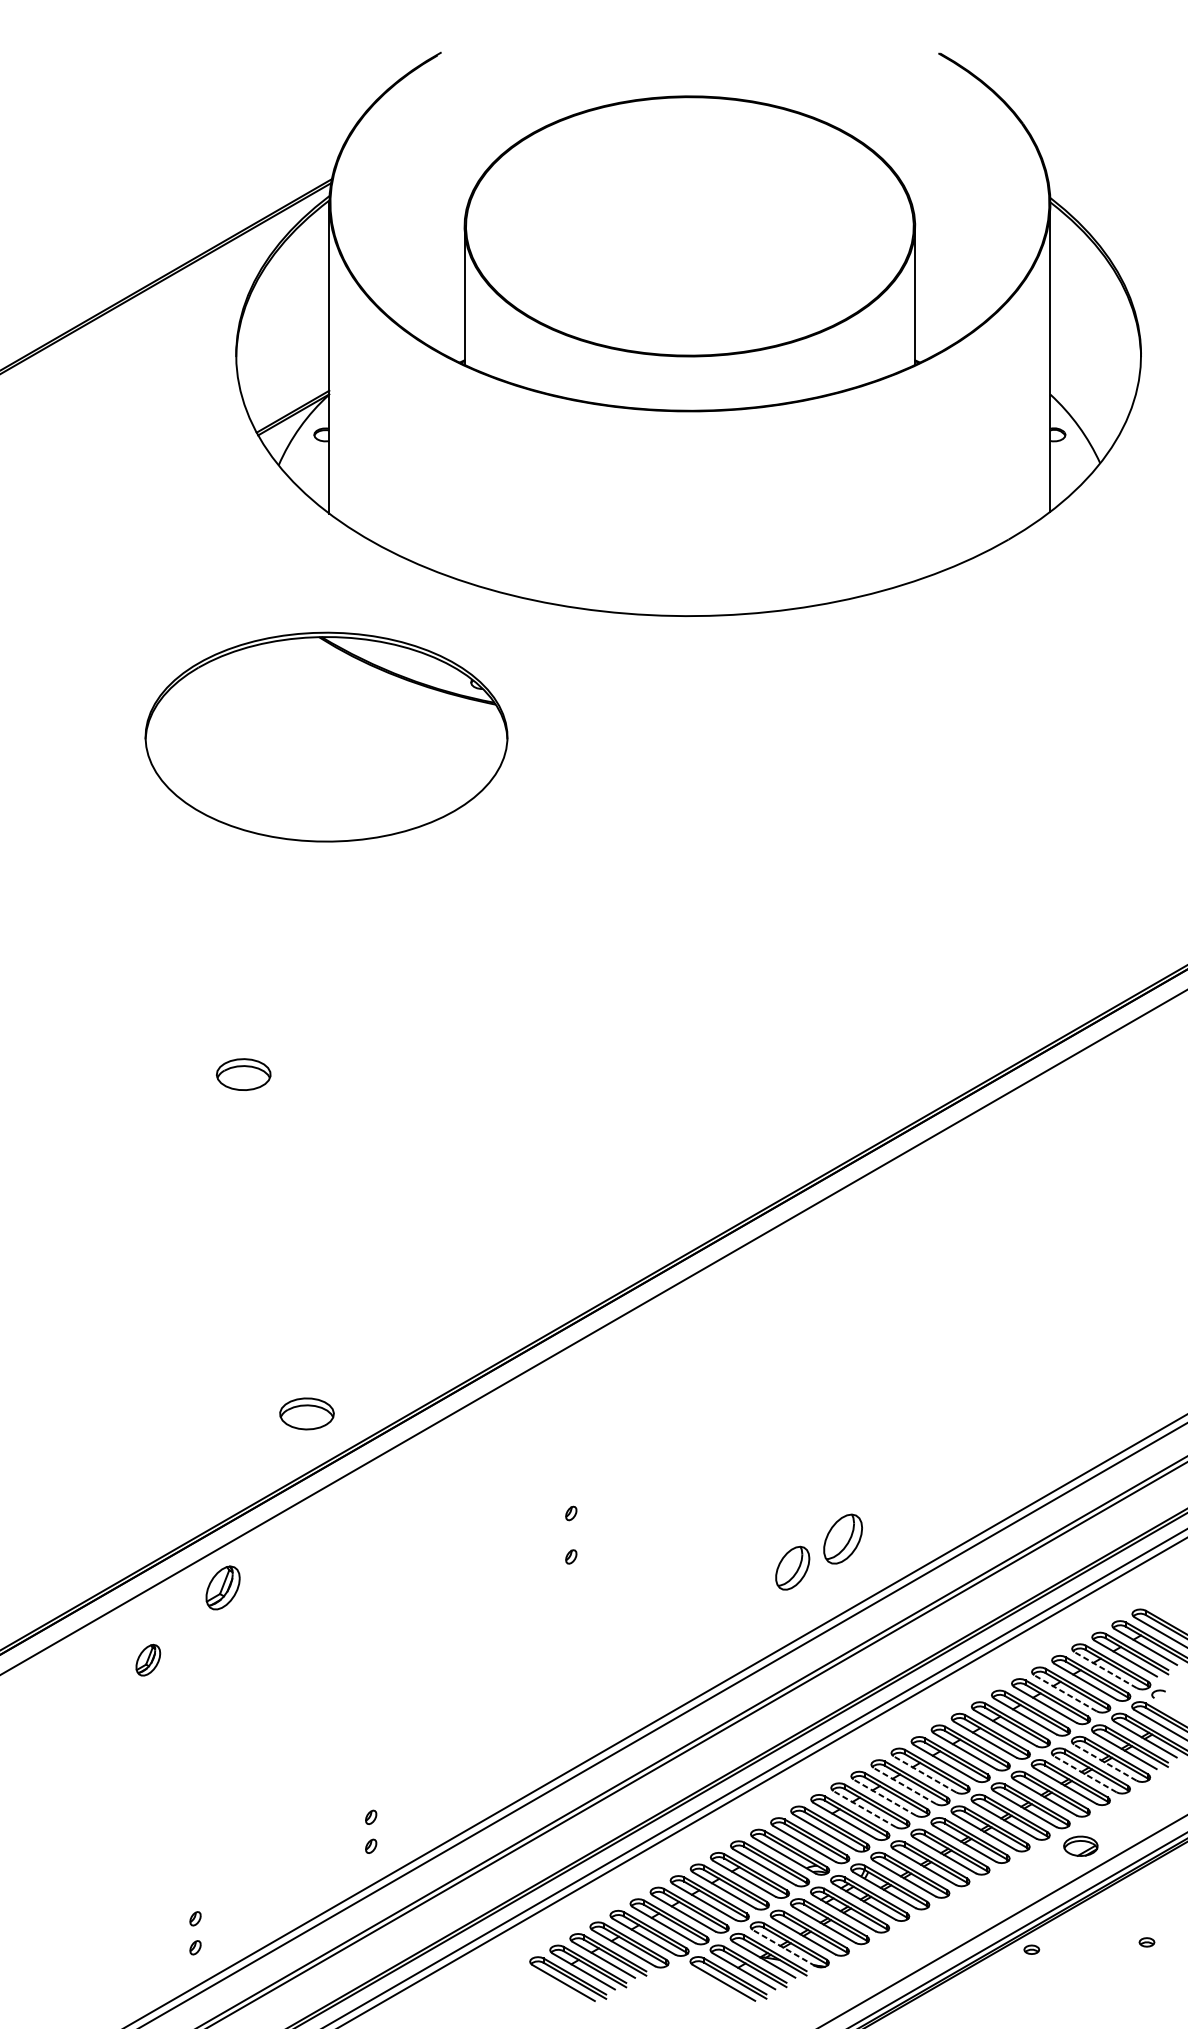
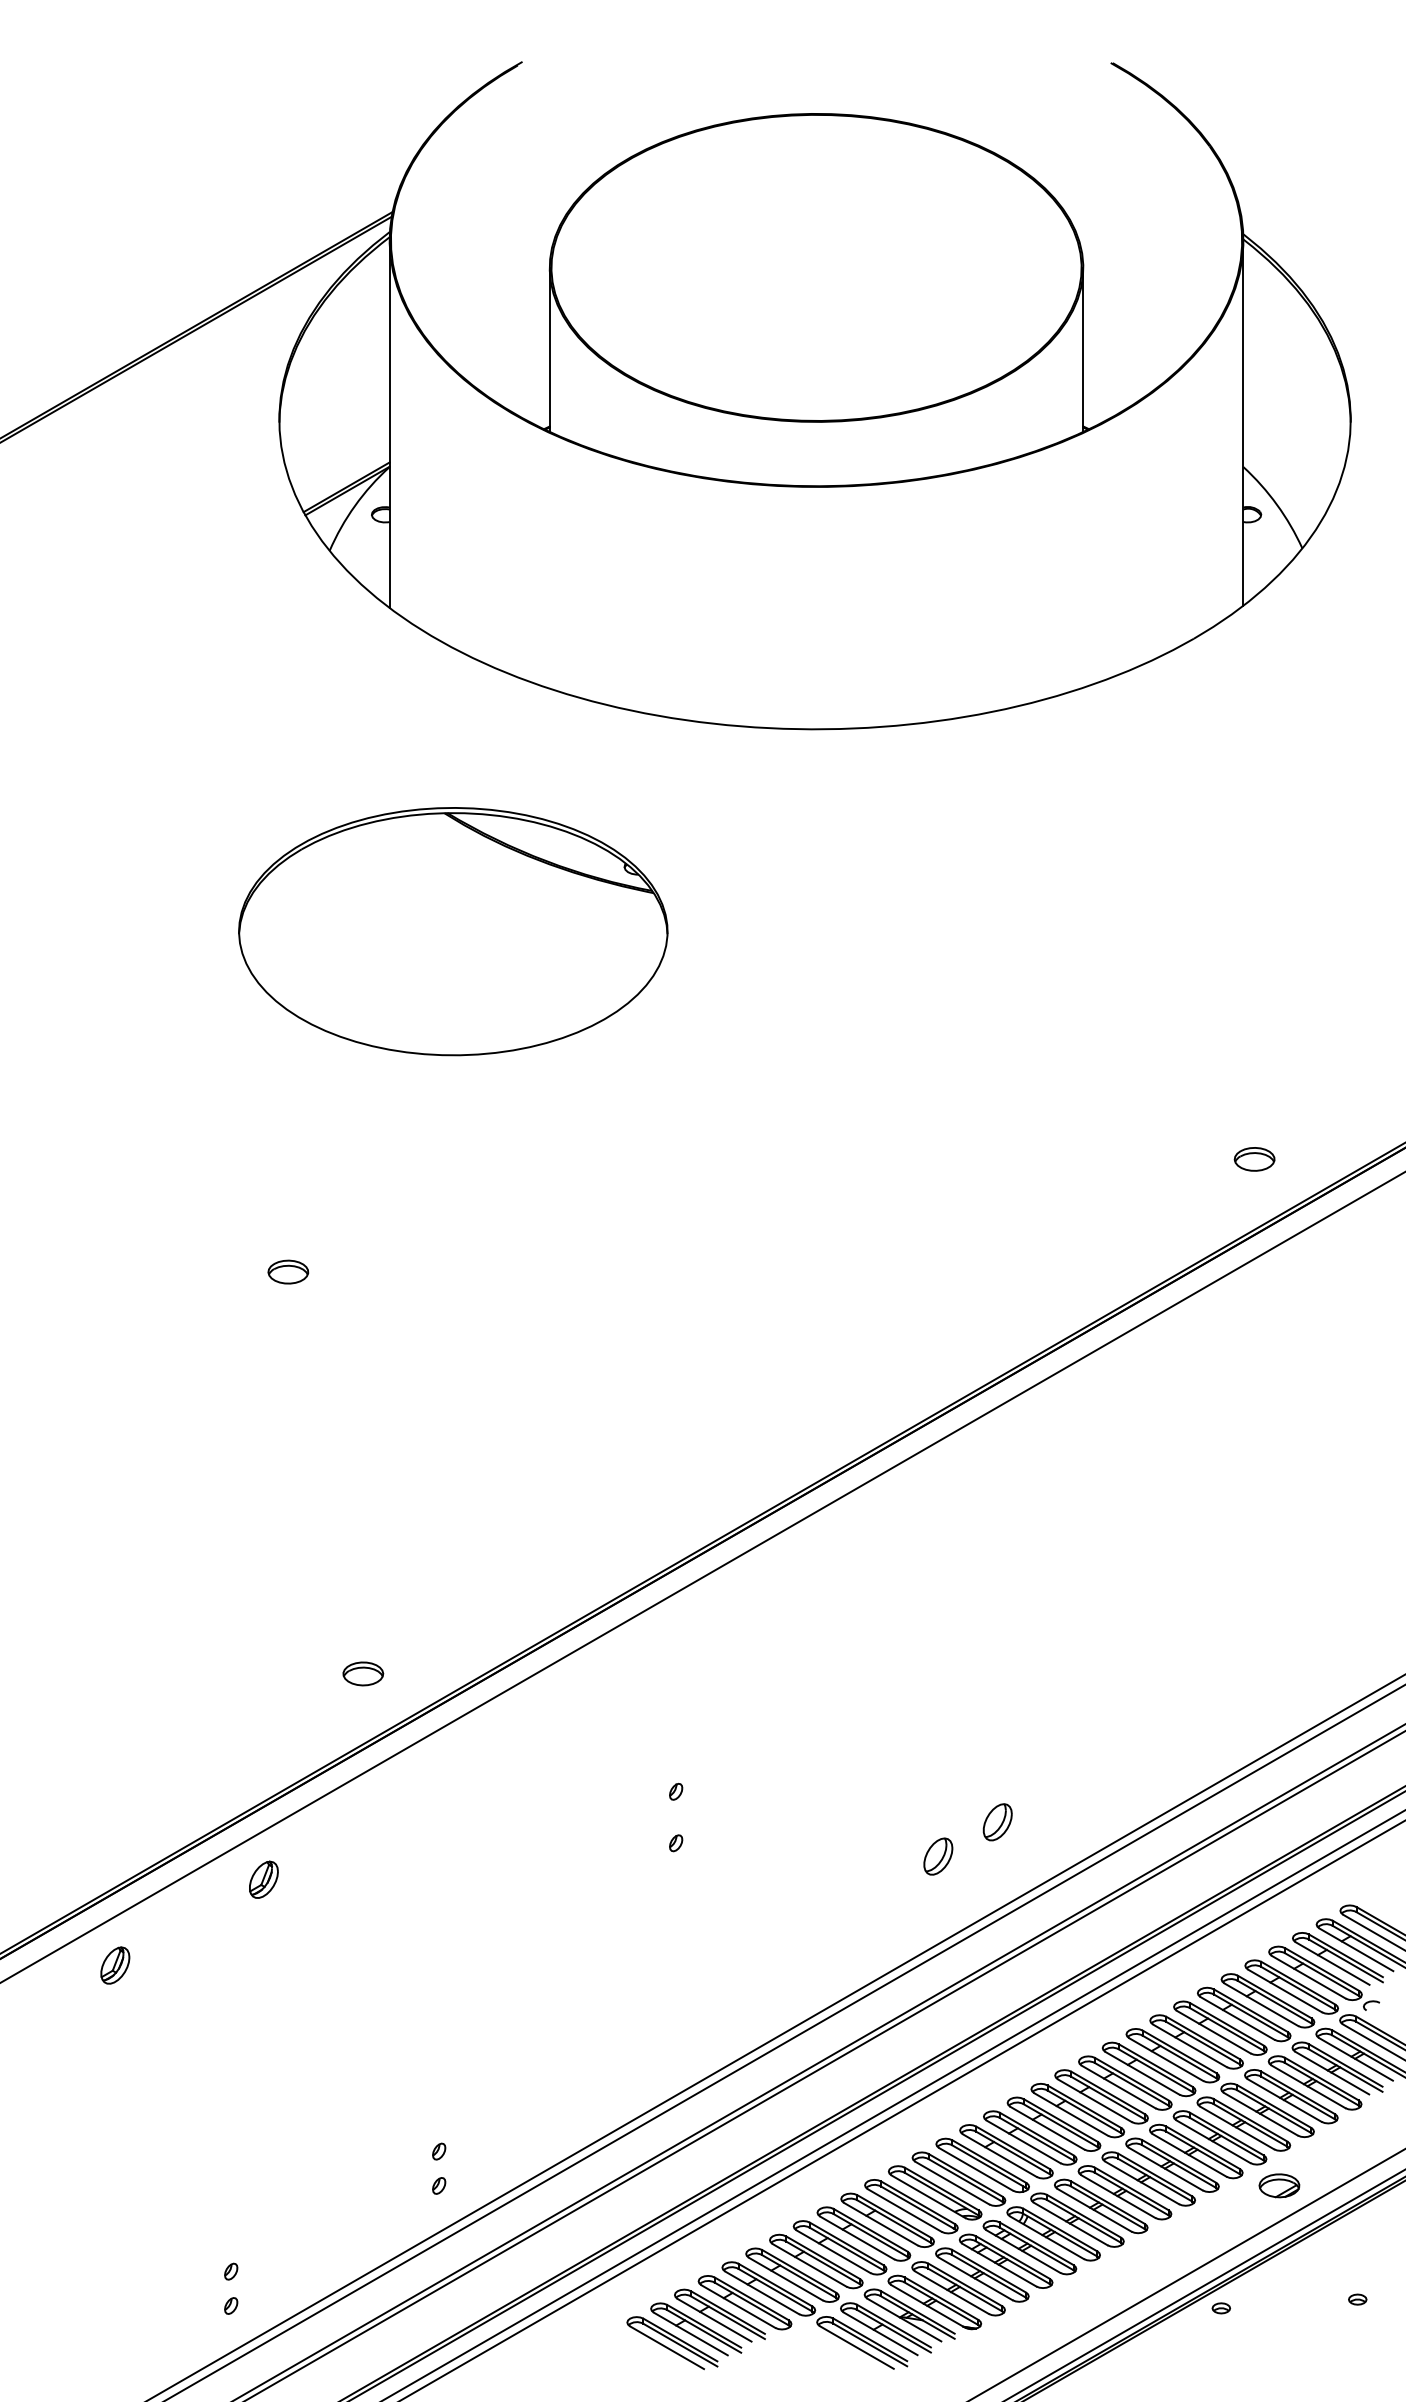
part: (326, 737) -> (453, 931), moved
part: (1059, 979) -> (1254, 1159), added
part: (243, 1074) -> (288, 1271), size x0.62
part: (307, 1413) -> (363, 1673), size x0.62
part: (842, 1539) -> (997, 1822), size x0.62
part: (792, 1568) -> (938, 1856), size x0.71
part: (222, 1587) -> (263, 1879), size x0.71
part: (148, 1660) -> (115, 1965), moved
line: (1105, 1670) -> (1308, 1977), dashed -> solid
line: (1065, 1693) -> (1261, 2004), dashed -> solid
line: (1105, 1762) -> (1308, 2086), dashed -> solid
line: (924, 1774) -> (1094, 2100), dashed -> solid
line: (1085, 1774) -> (1284, 2100), dashed -> solid
line: (905, 1786) -> (1071, 2114), dashed -> solid
line: (884, 1797) -> (1047, 2128), dashed -> solid
line: (864, 1808) -> (1023, 2141), dashed -> solid
line: (784, 1948) -> (928, 2306), dashed -> solid

